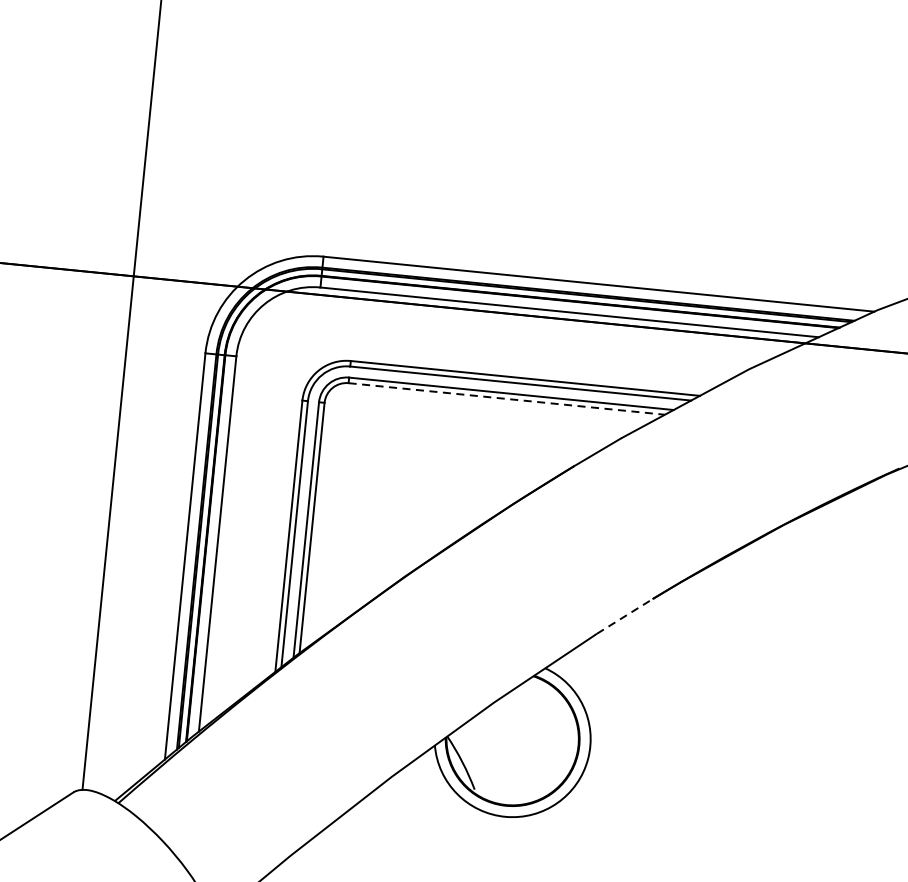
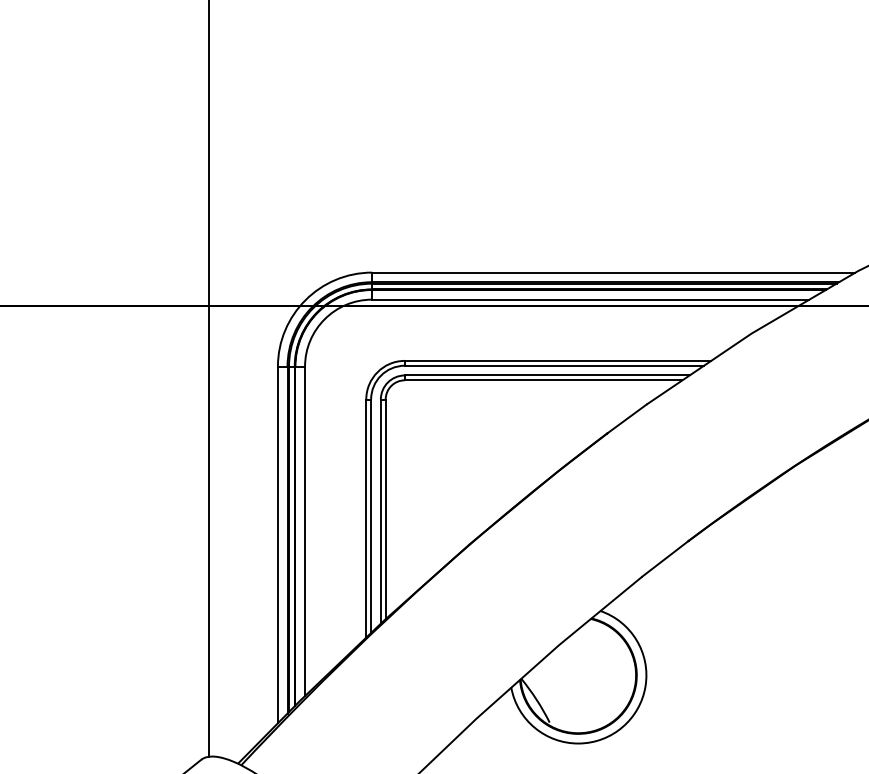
line: (506, 399) -> (543, 380), dashed -> solid
line: (625, 615) -> (665, 558), dashed -> solid

